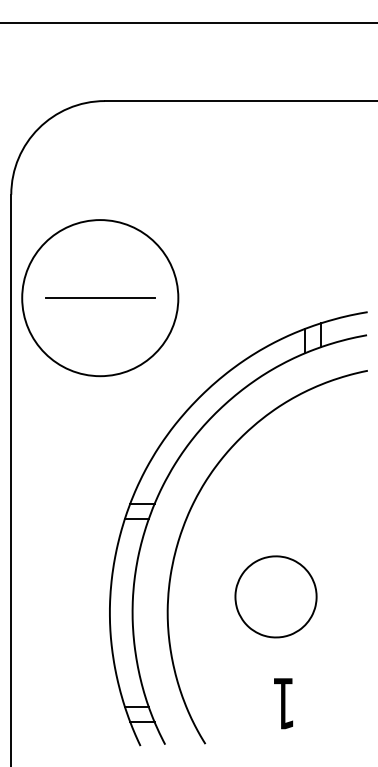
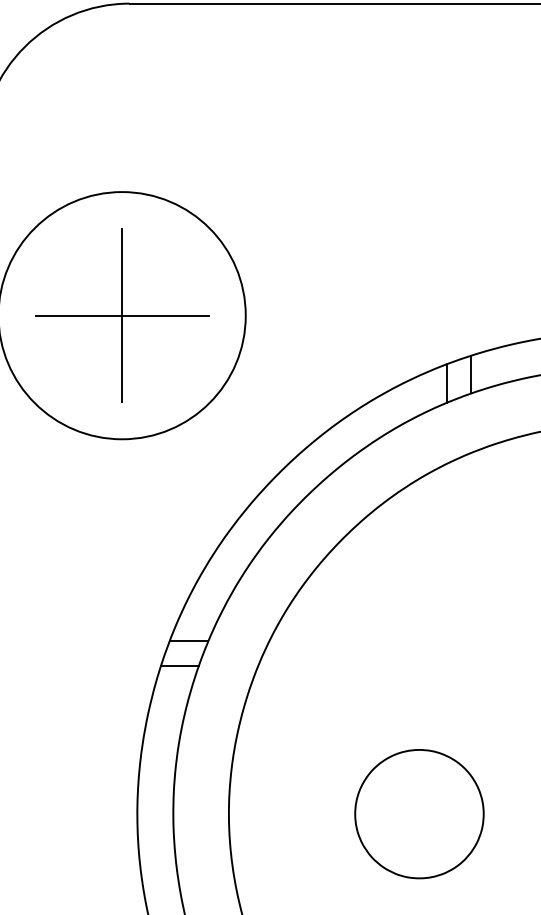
line: (100, 297) -> (122, 314), added
part: (275, 596) -> (418, 813), moved

